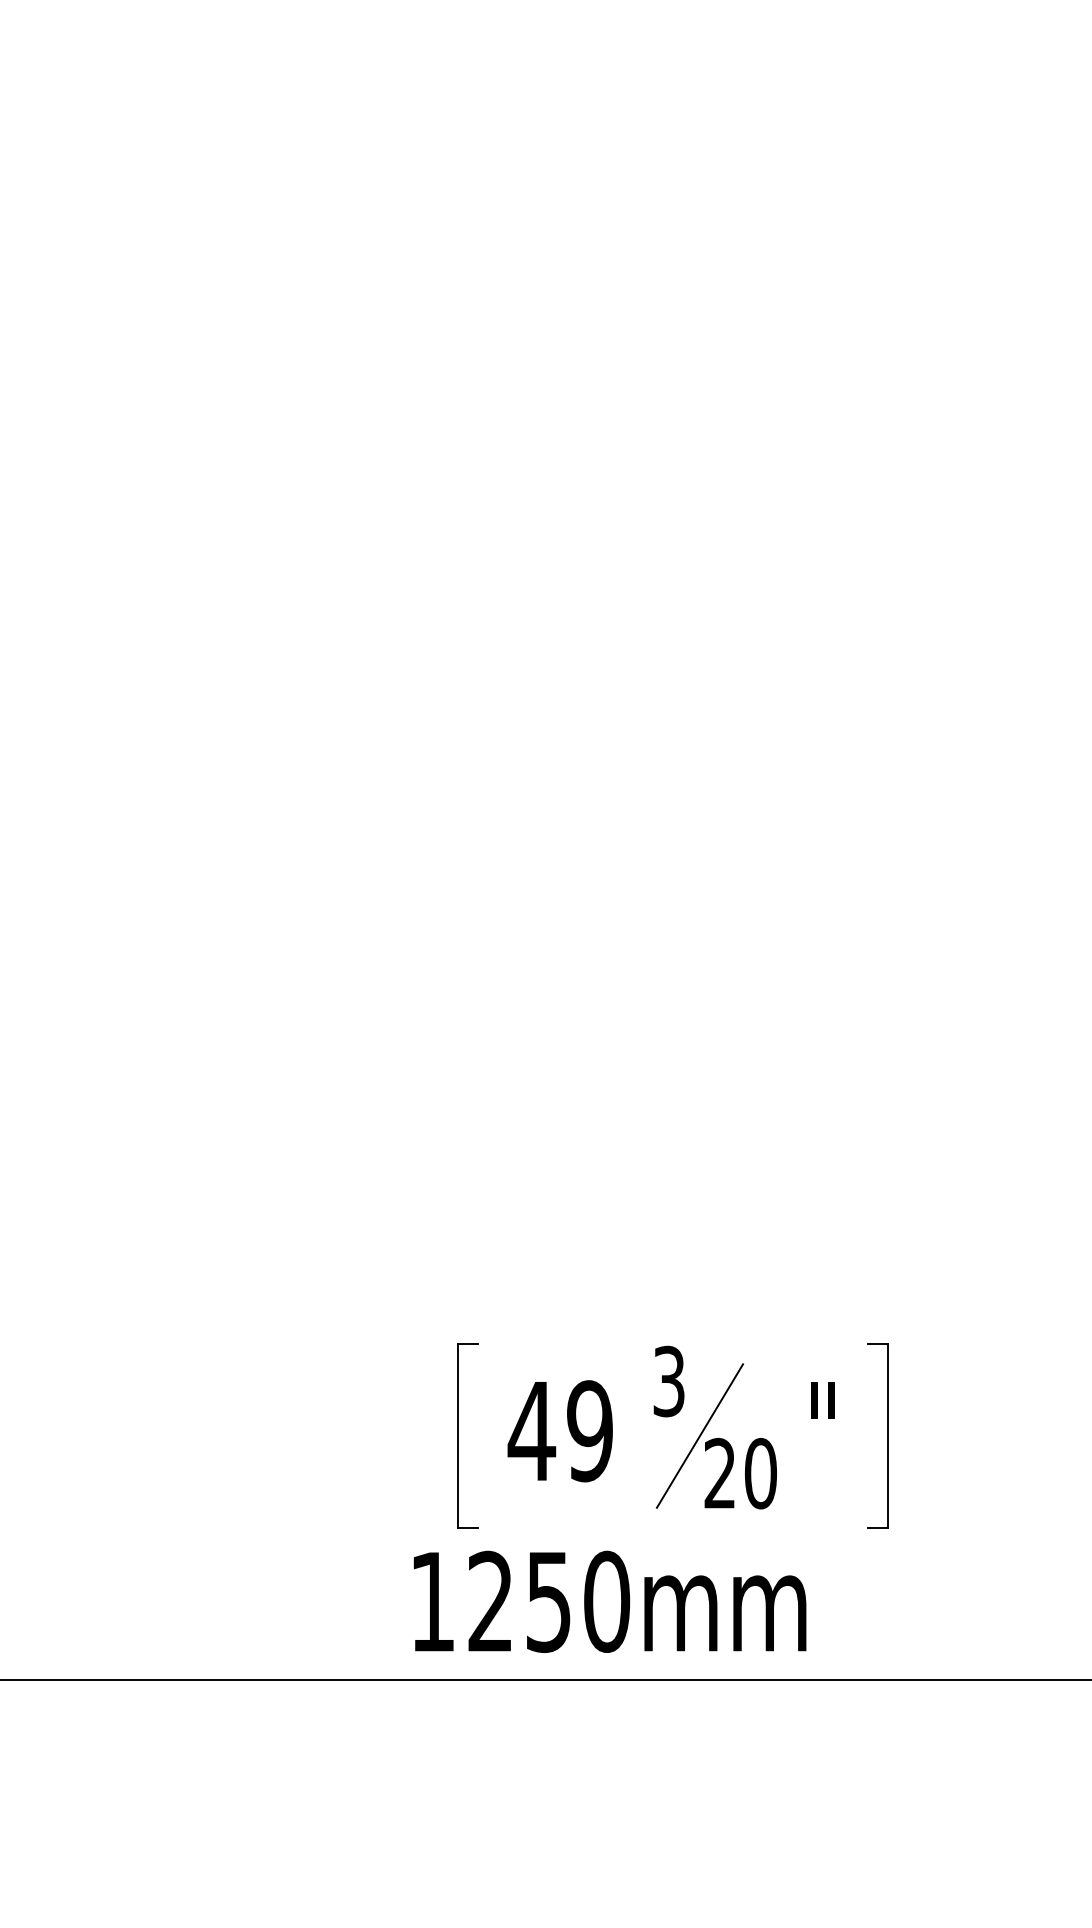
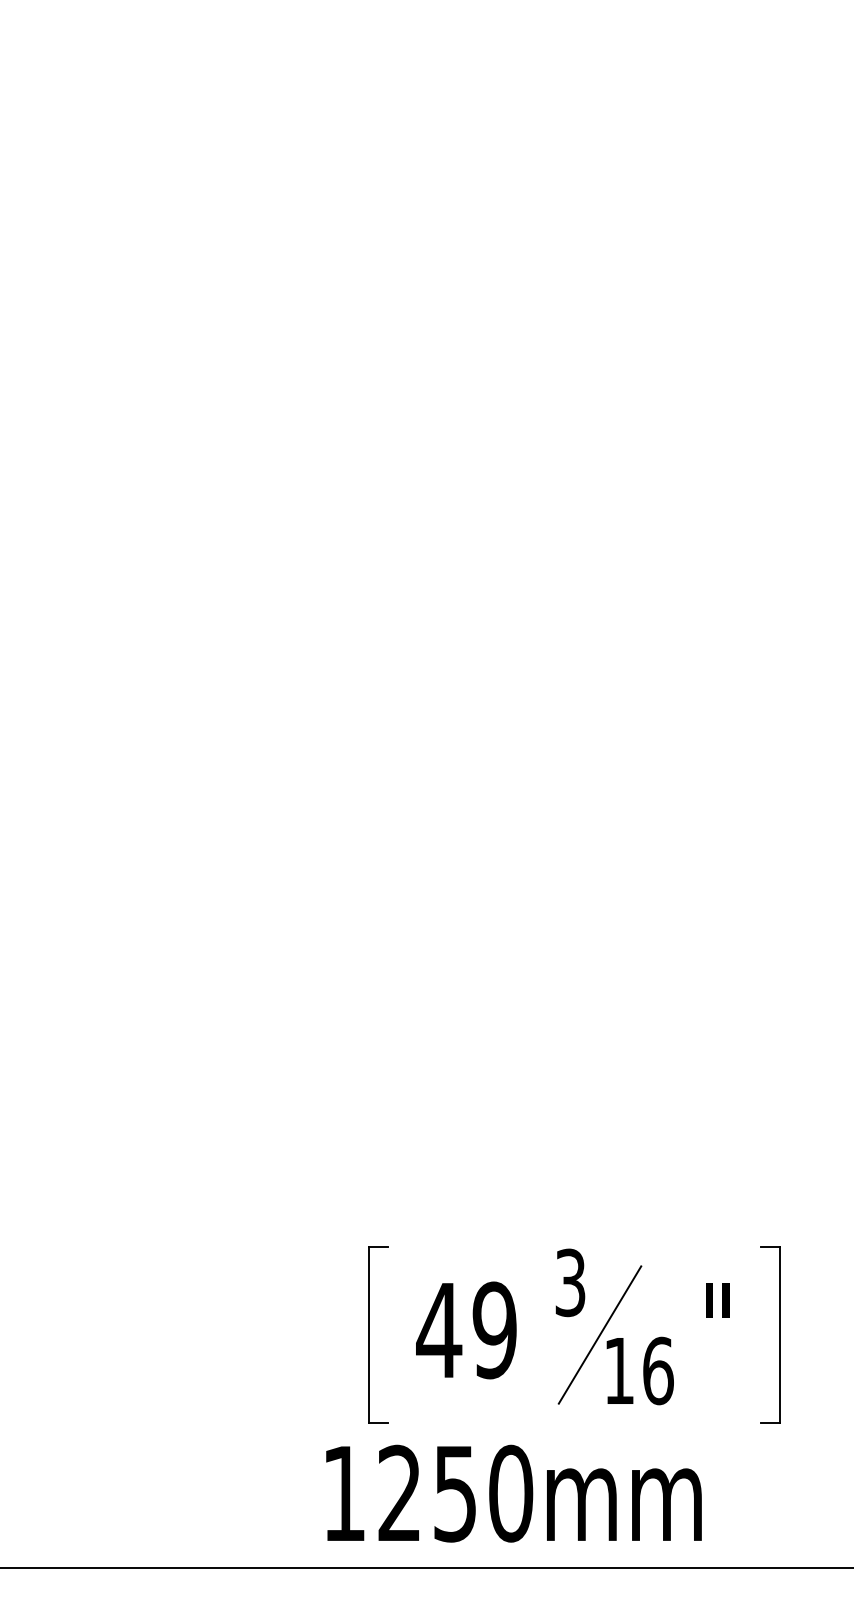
text: (740, 1473) -> (638, 1370), 20 -> 16

